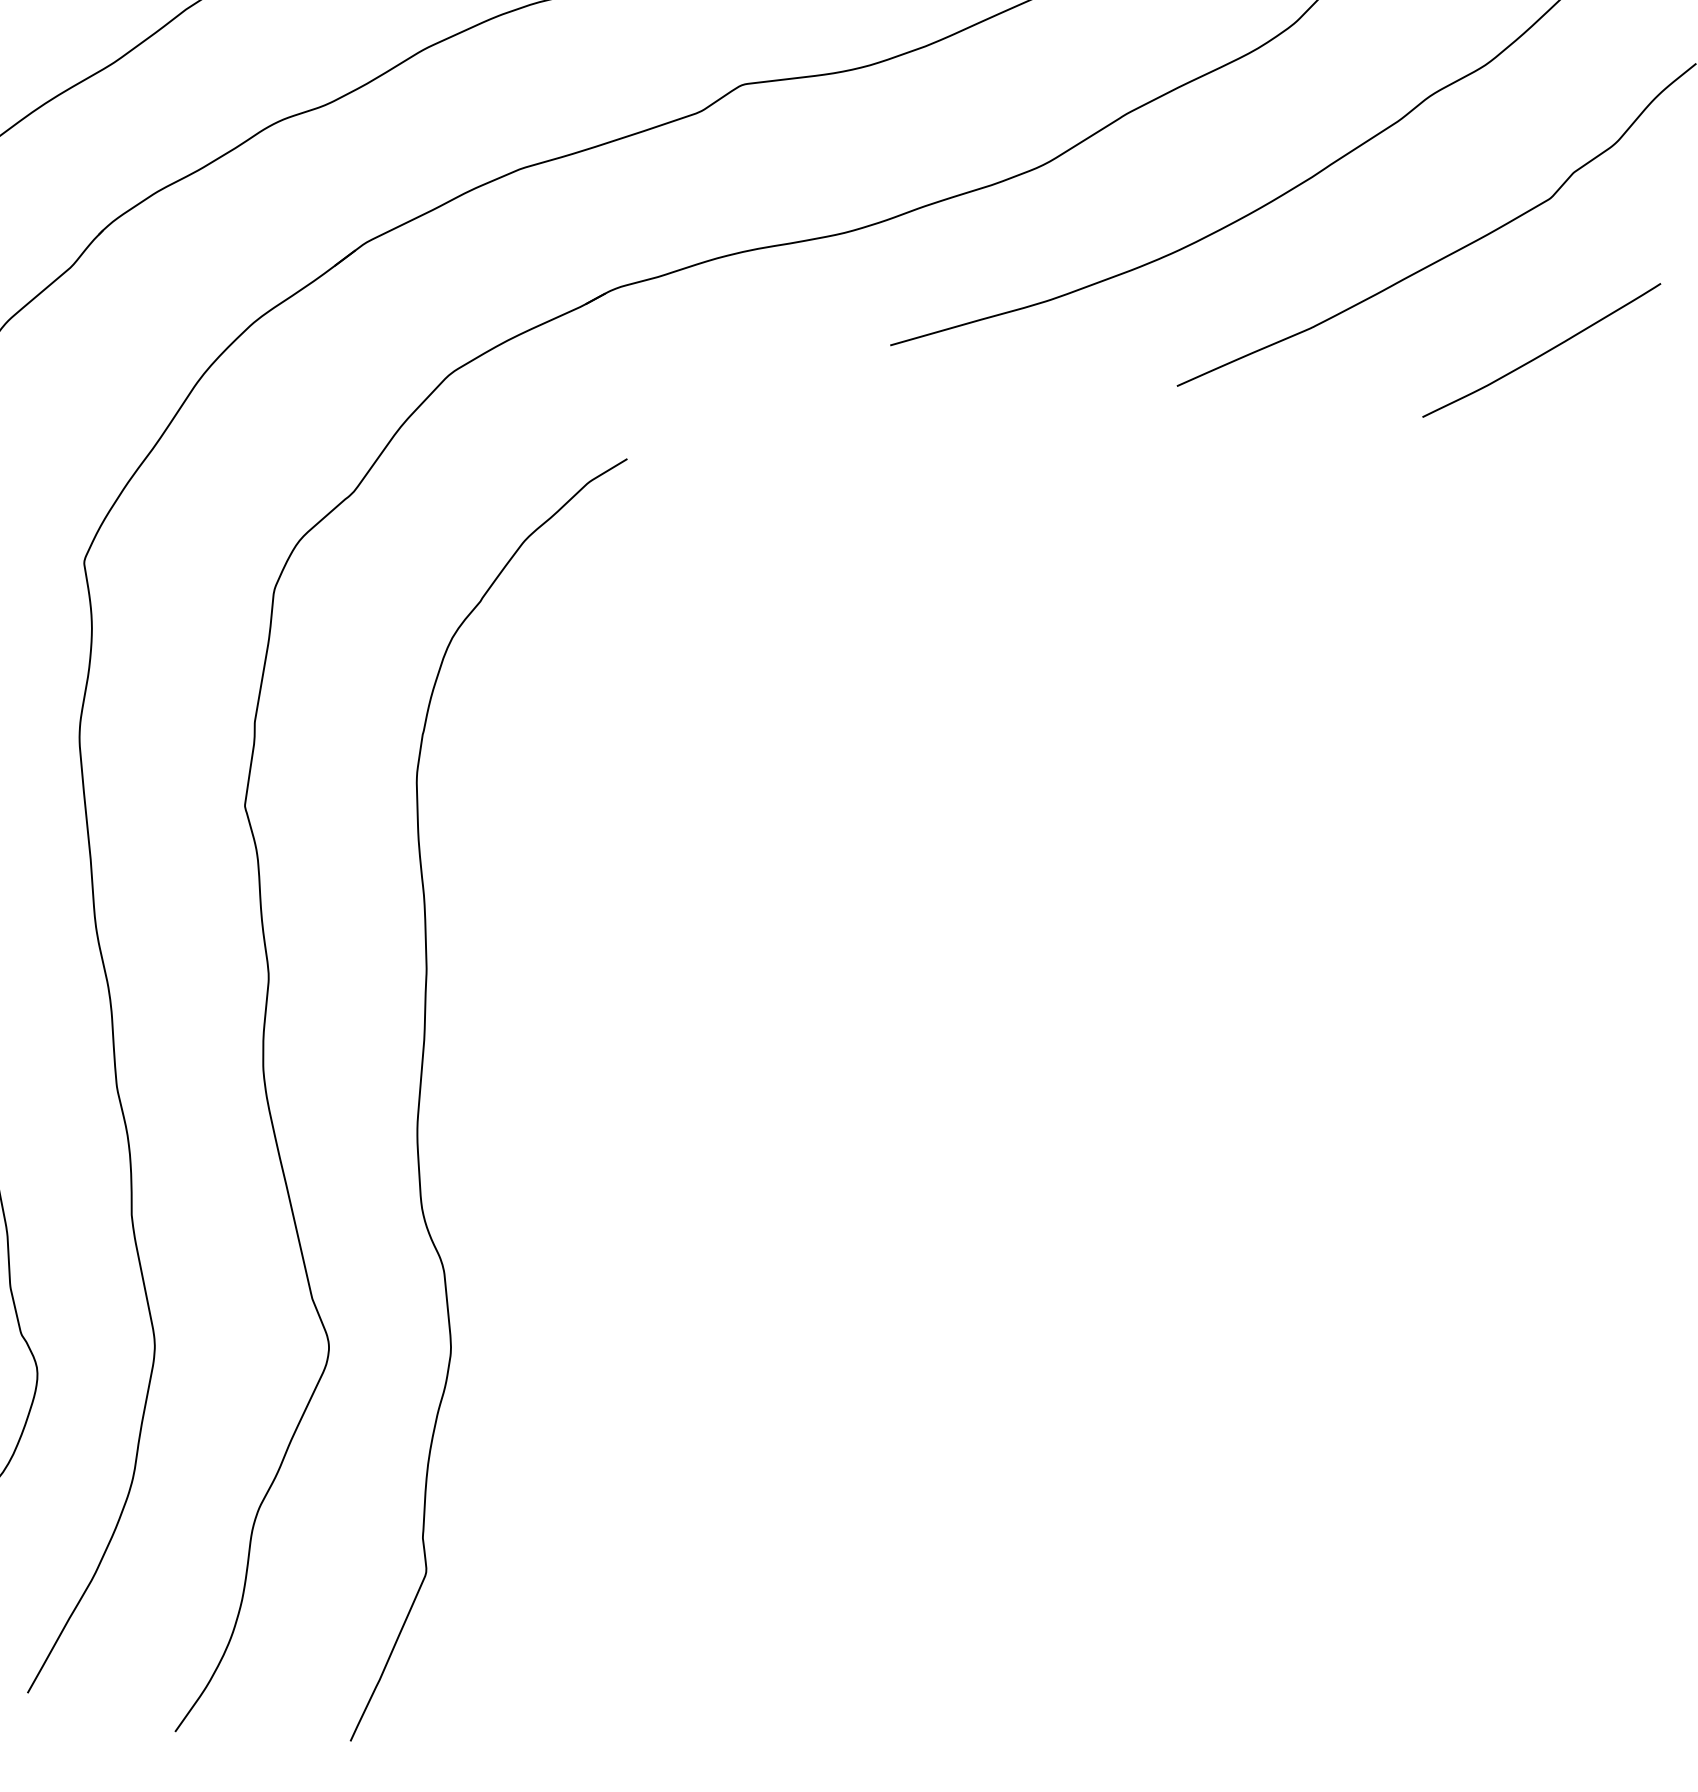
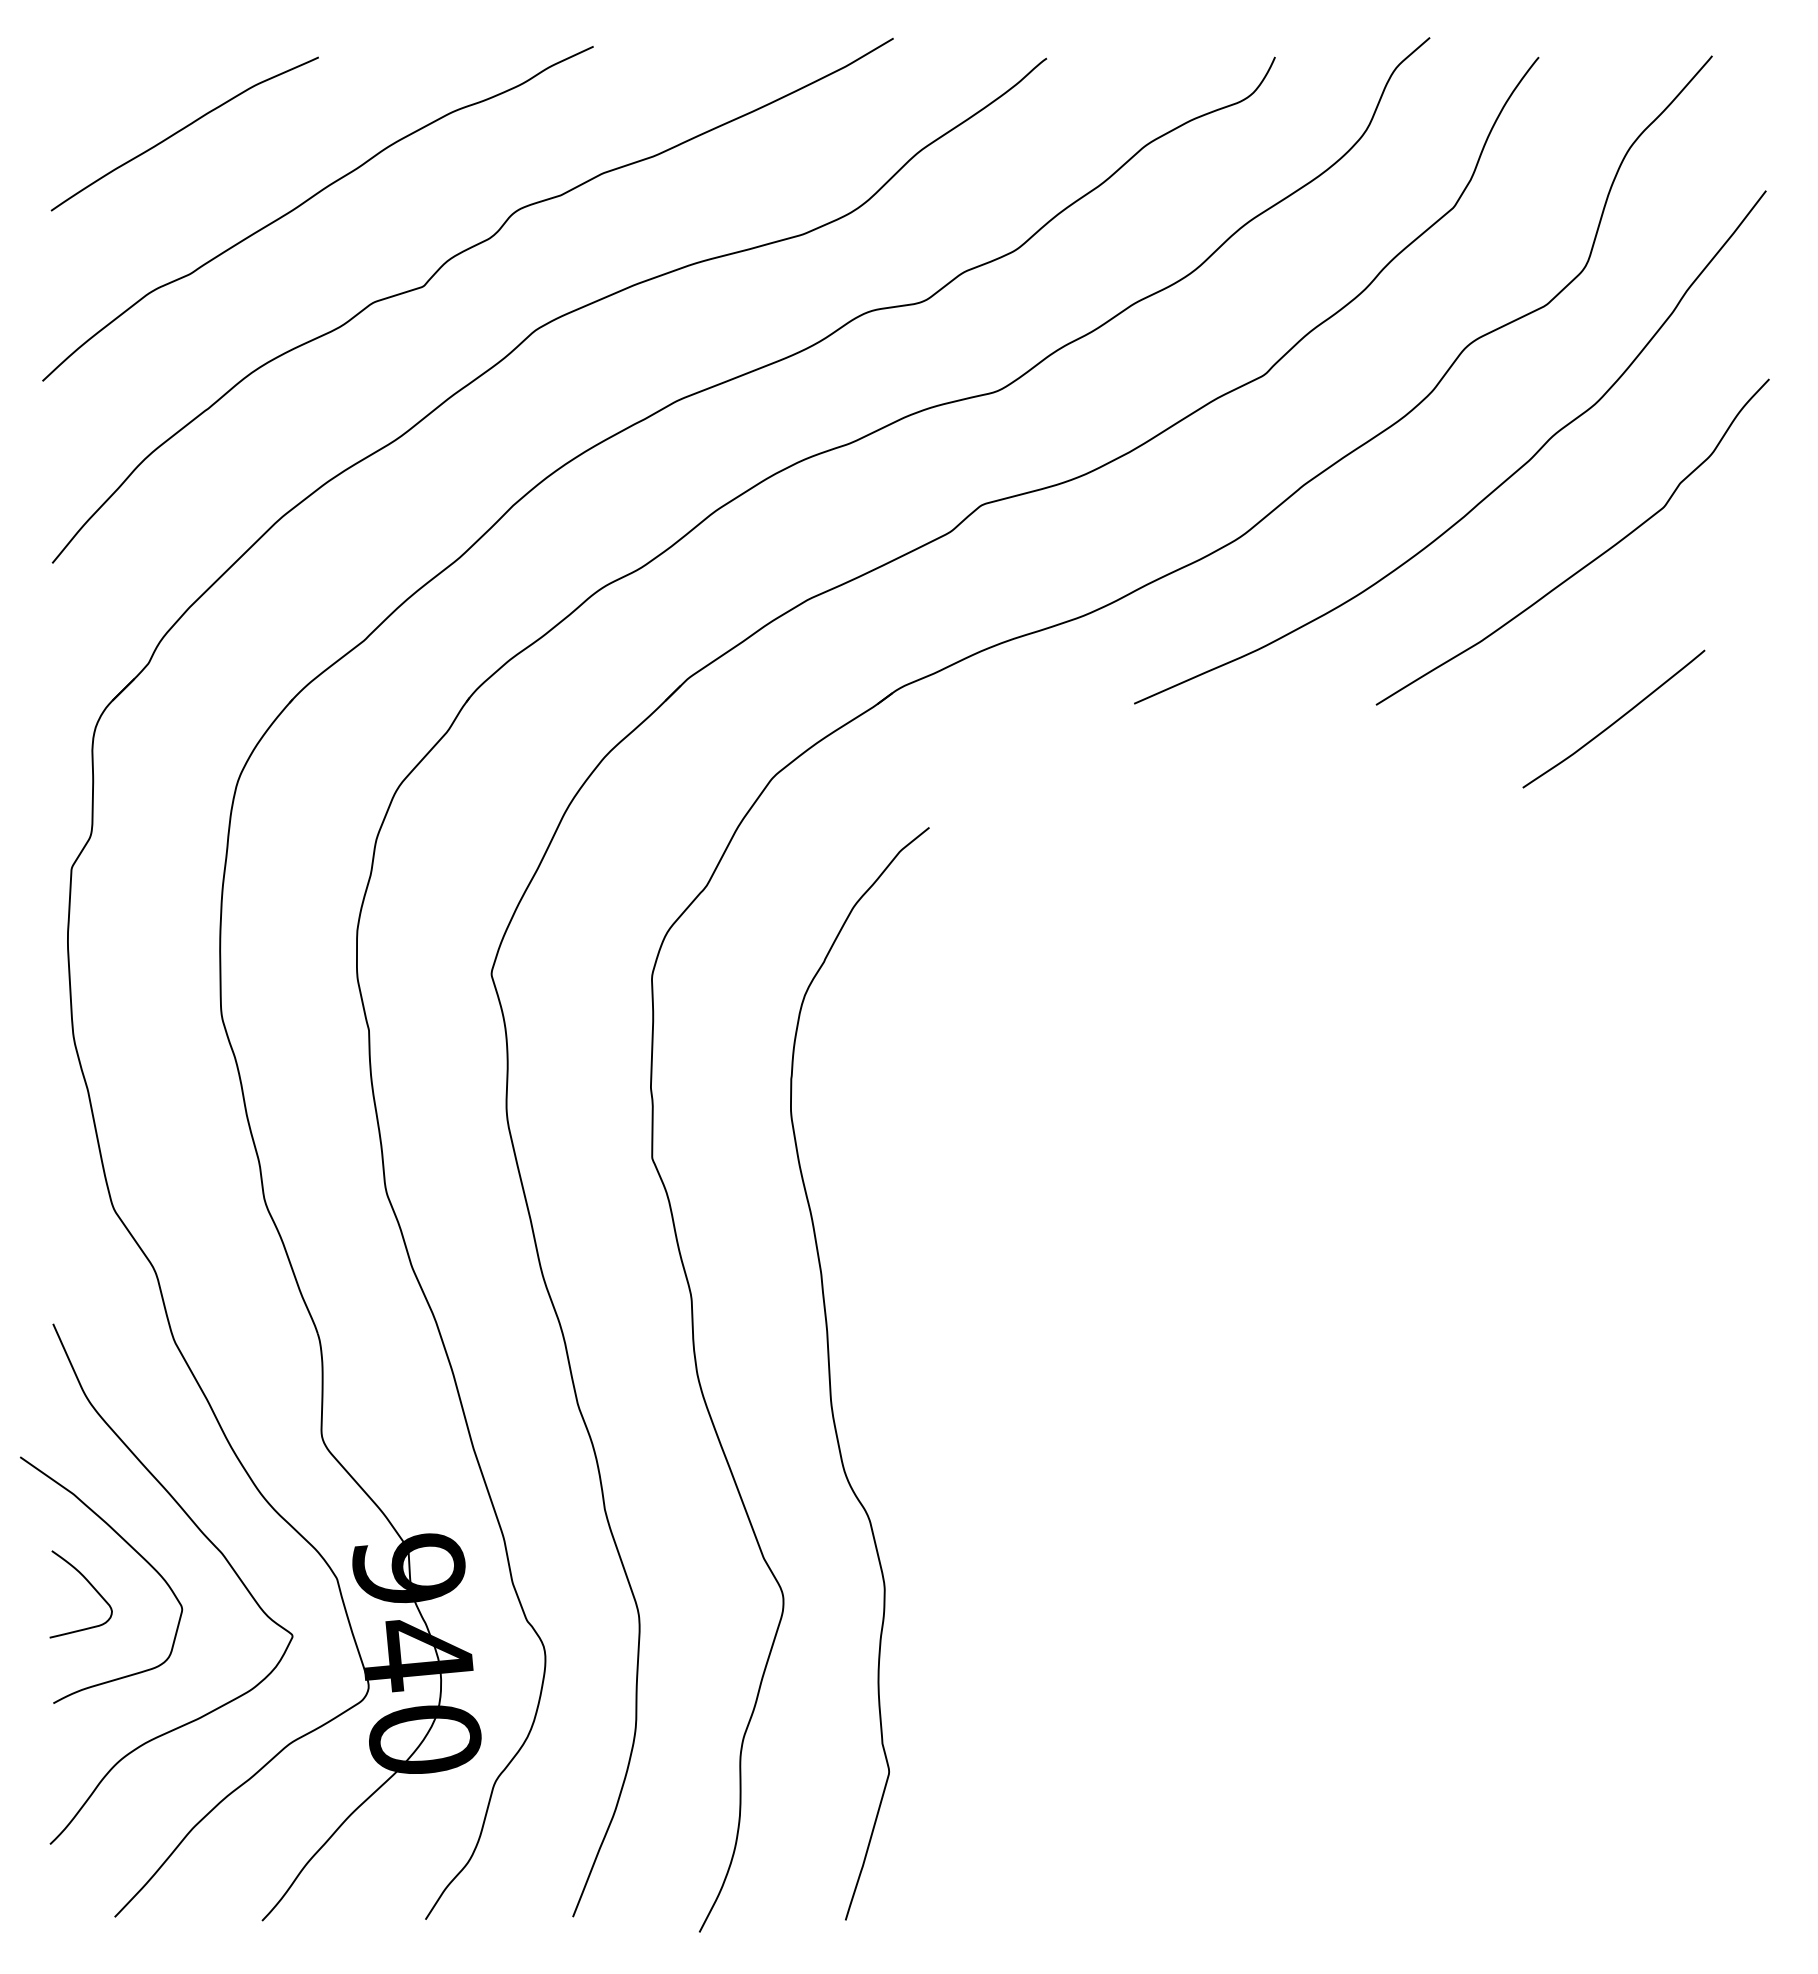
curve: (1543, 352) -> (1615, 720), moved

